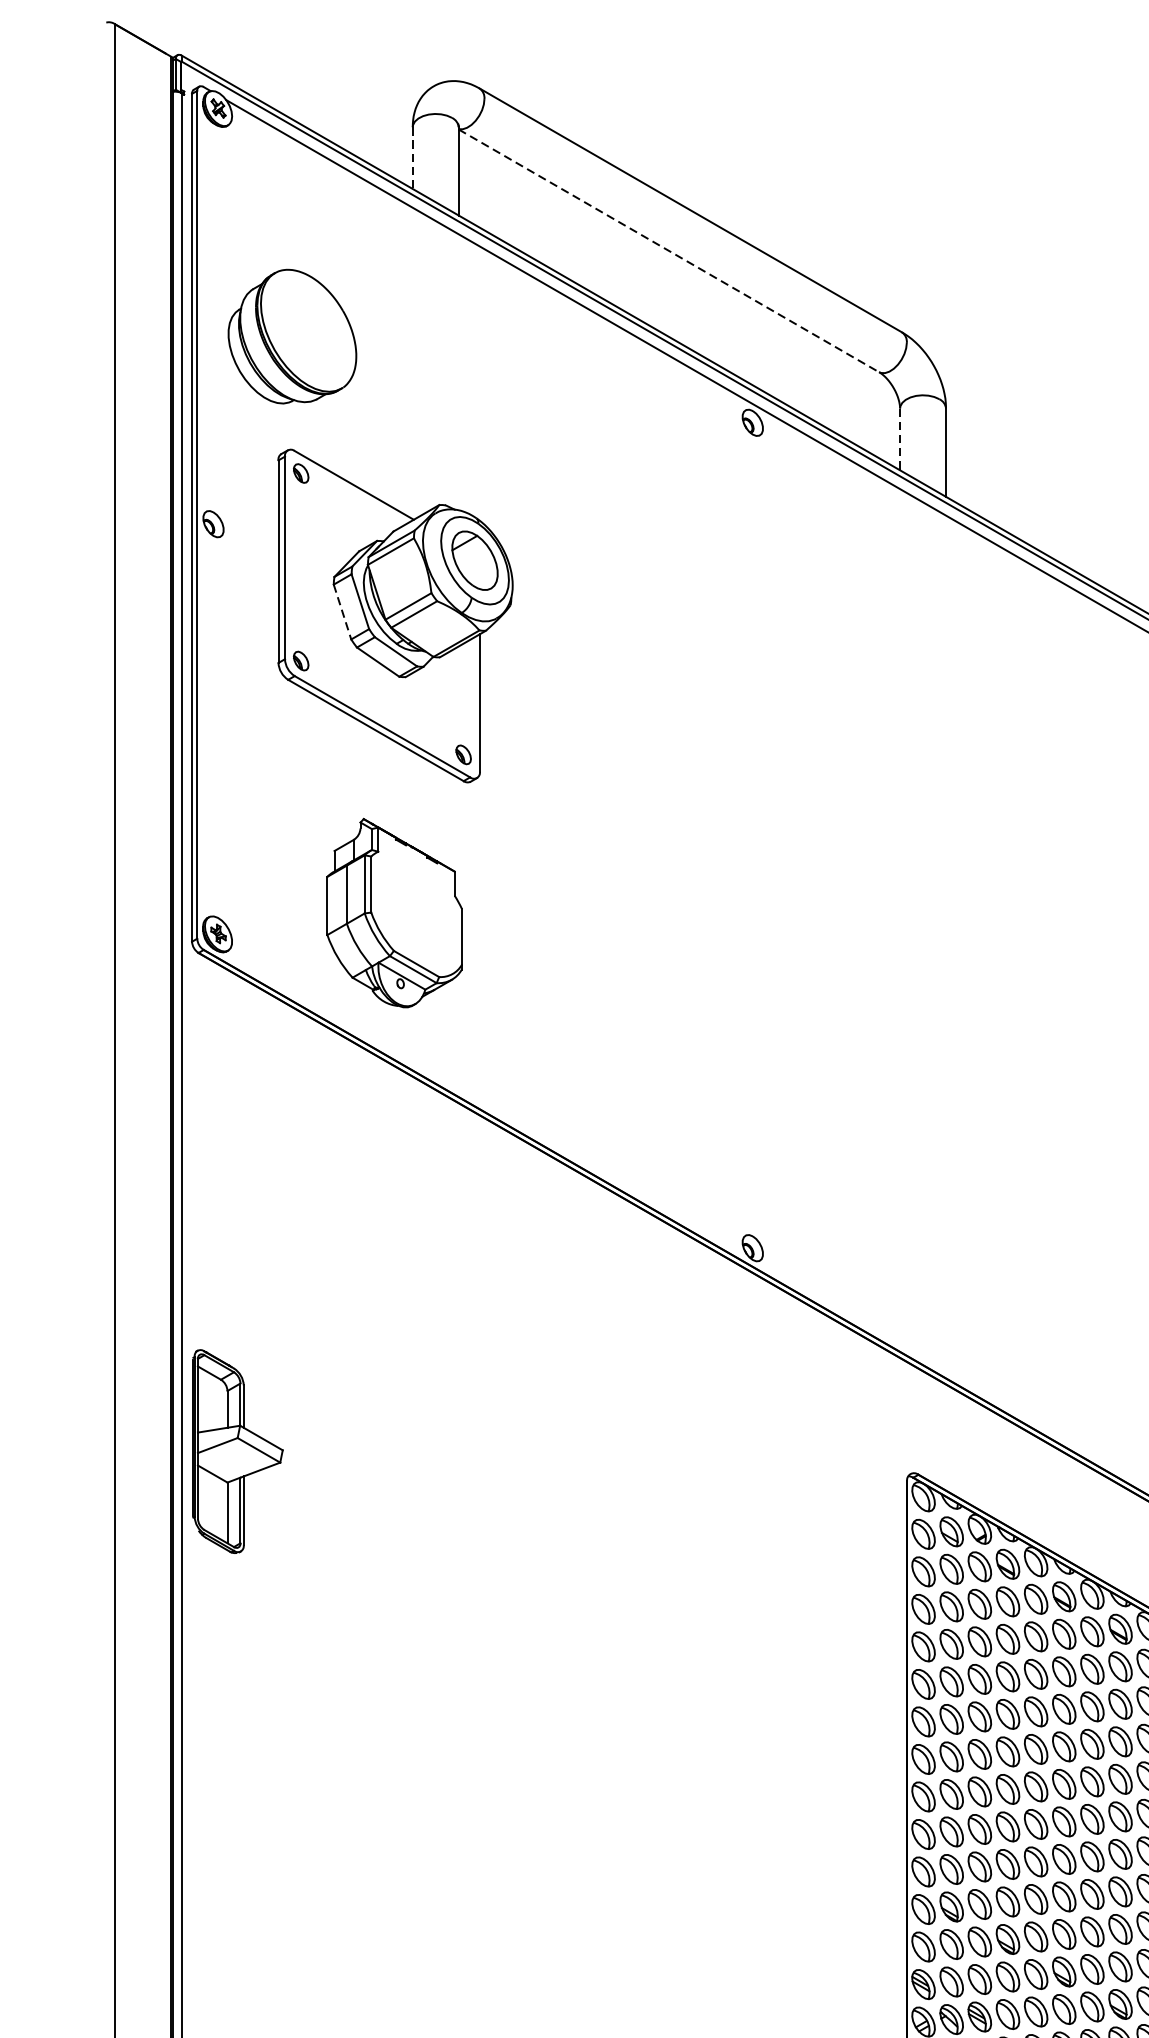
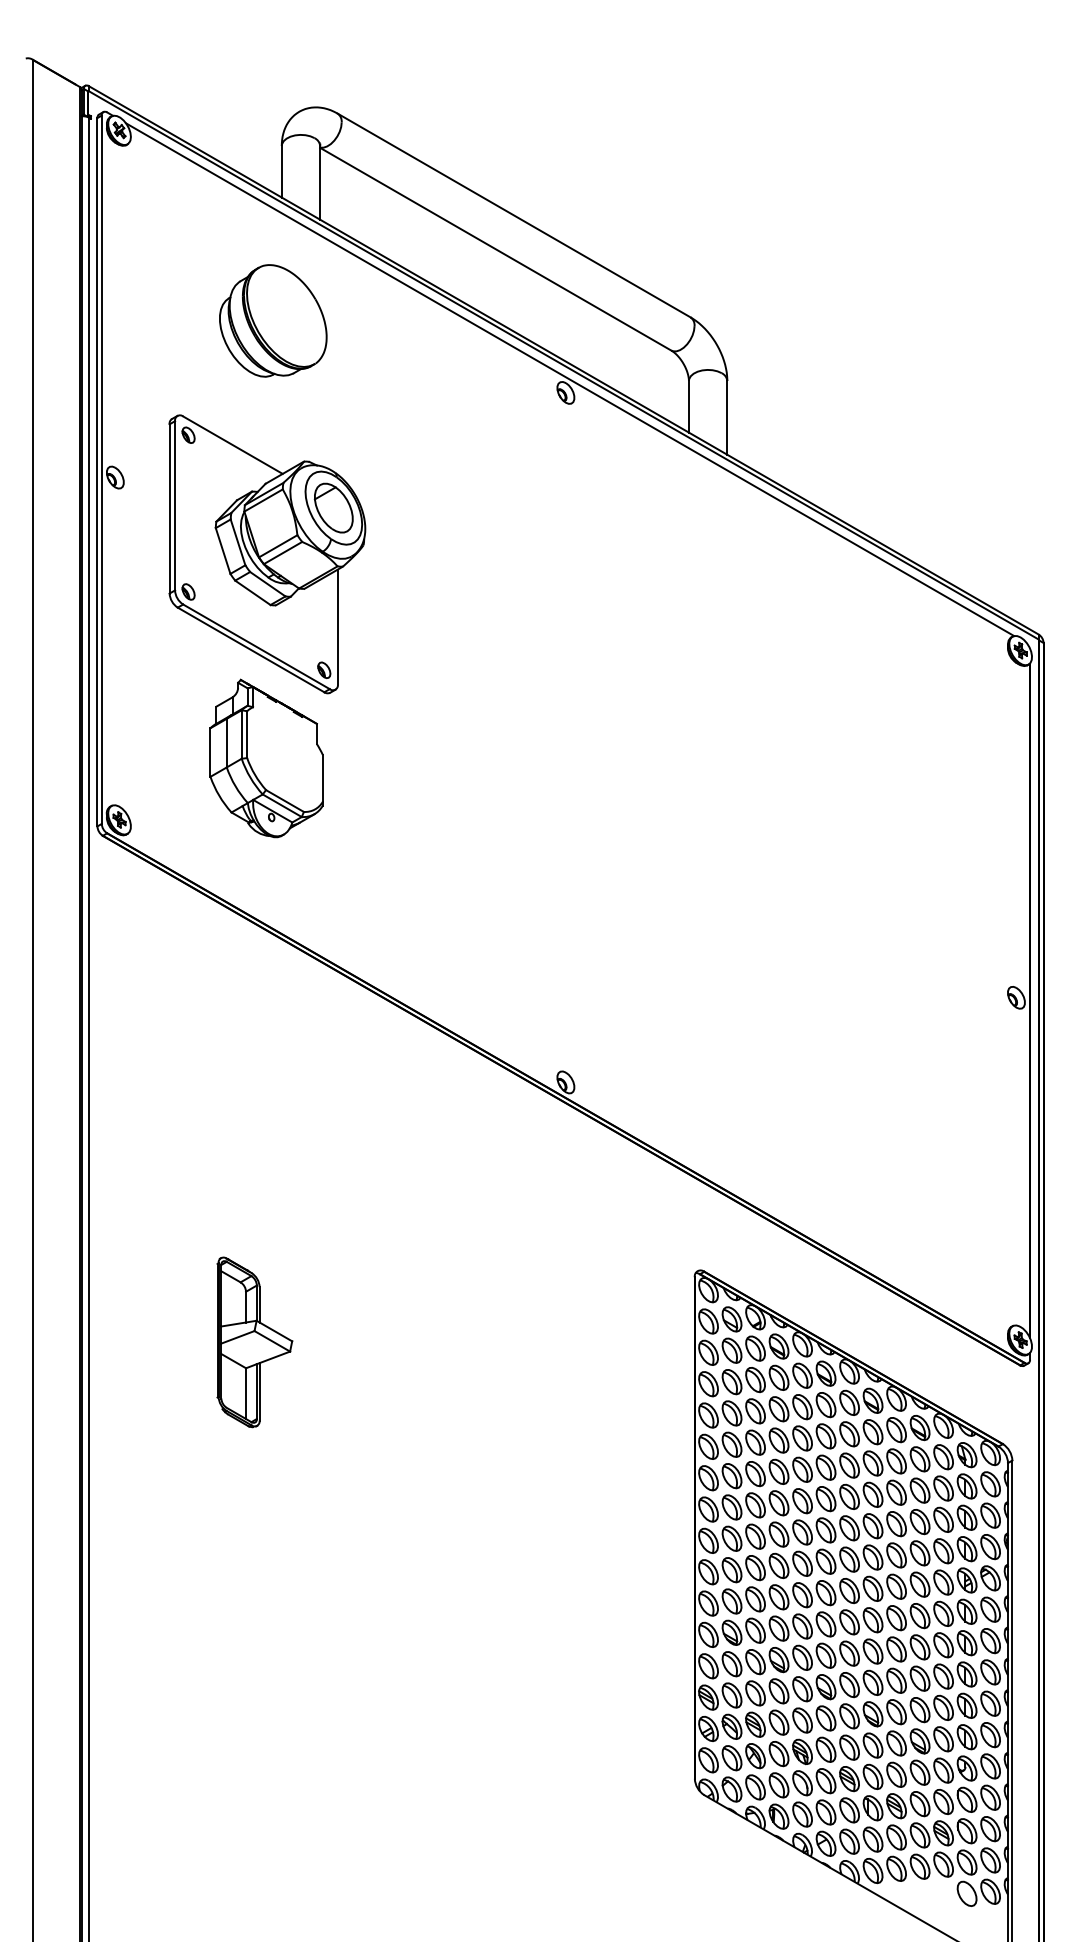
line: (412, 157) -> (281, 171), dashed -> solid
line: (668, 251) -> (495, 249), dashed -> solid
part: (292, 336) -> (273, 320), moved
line: (899, 439) -> (688, 406), dashed -> solid
line: (342, 612) -> (223, 551), dashed -> solid
part: (394, 913) -> (266, 758), moved
part: (237, 1451) -> (254, 1342), moved

